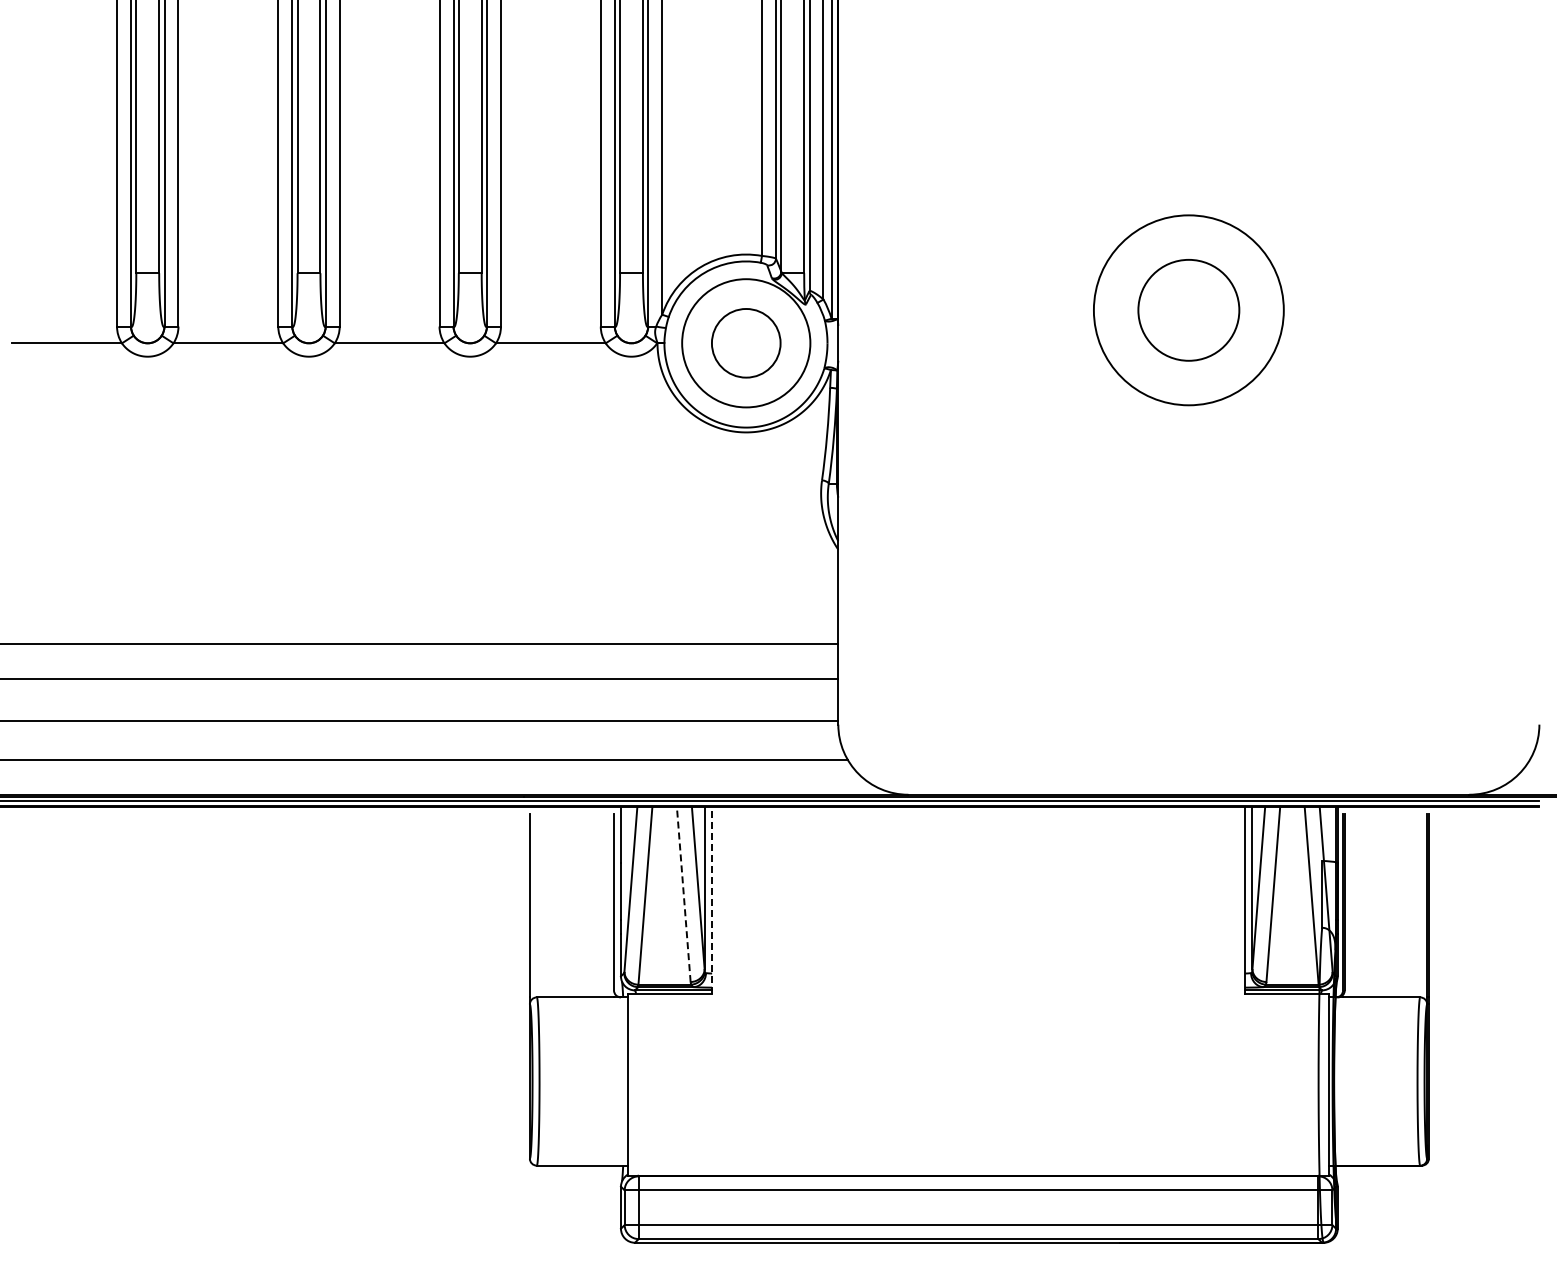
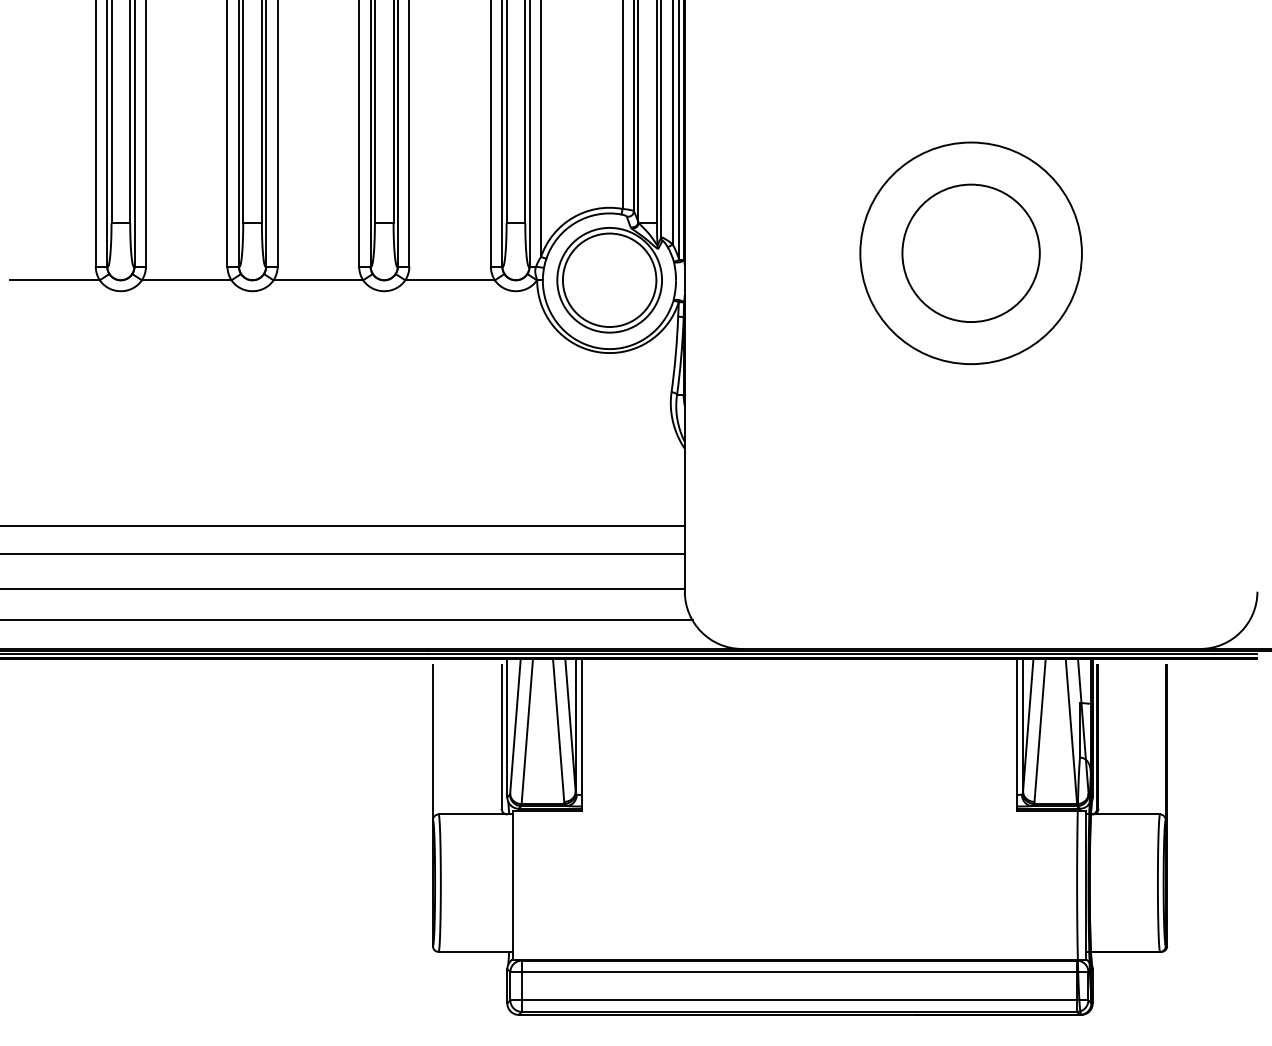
circle: (1188, 310) -> (970, 253), size x1.43
circle: (1188, 310) -> (970, 253), size x1.67
circle: (746, 343) -> (609, 280), size x1.67
line: (683, 894) -> (558, 730), dashed -> solid
line: (712, 899) -> (582, 734), dashed -> solid

